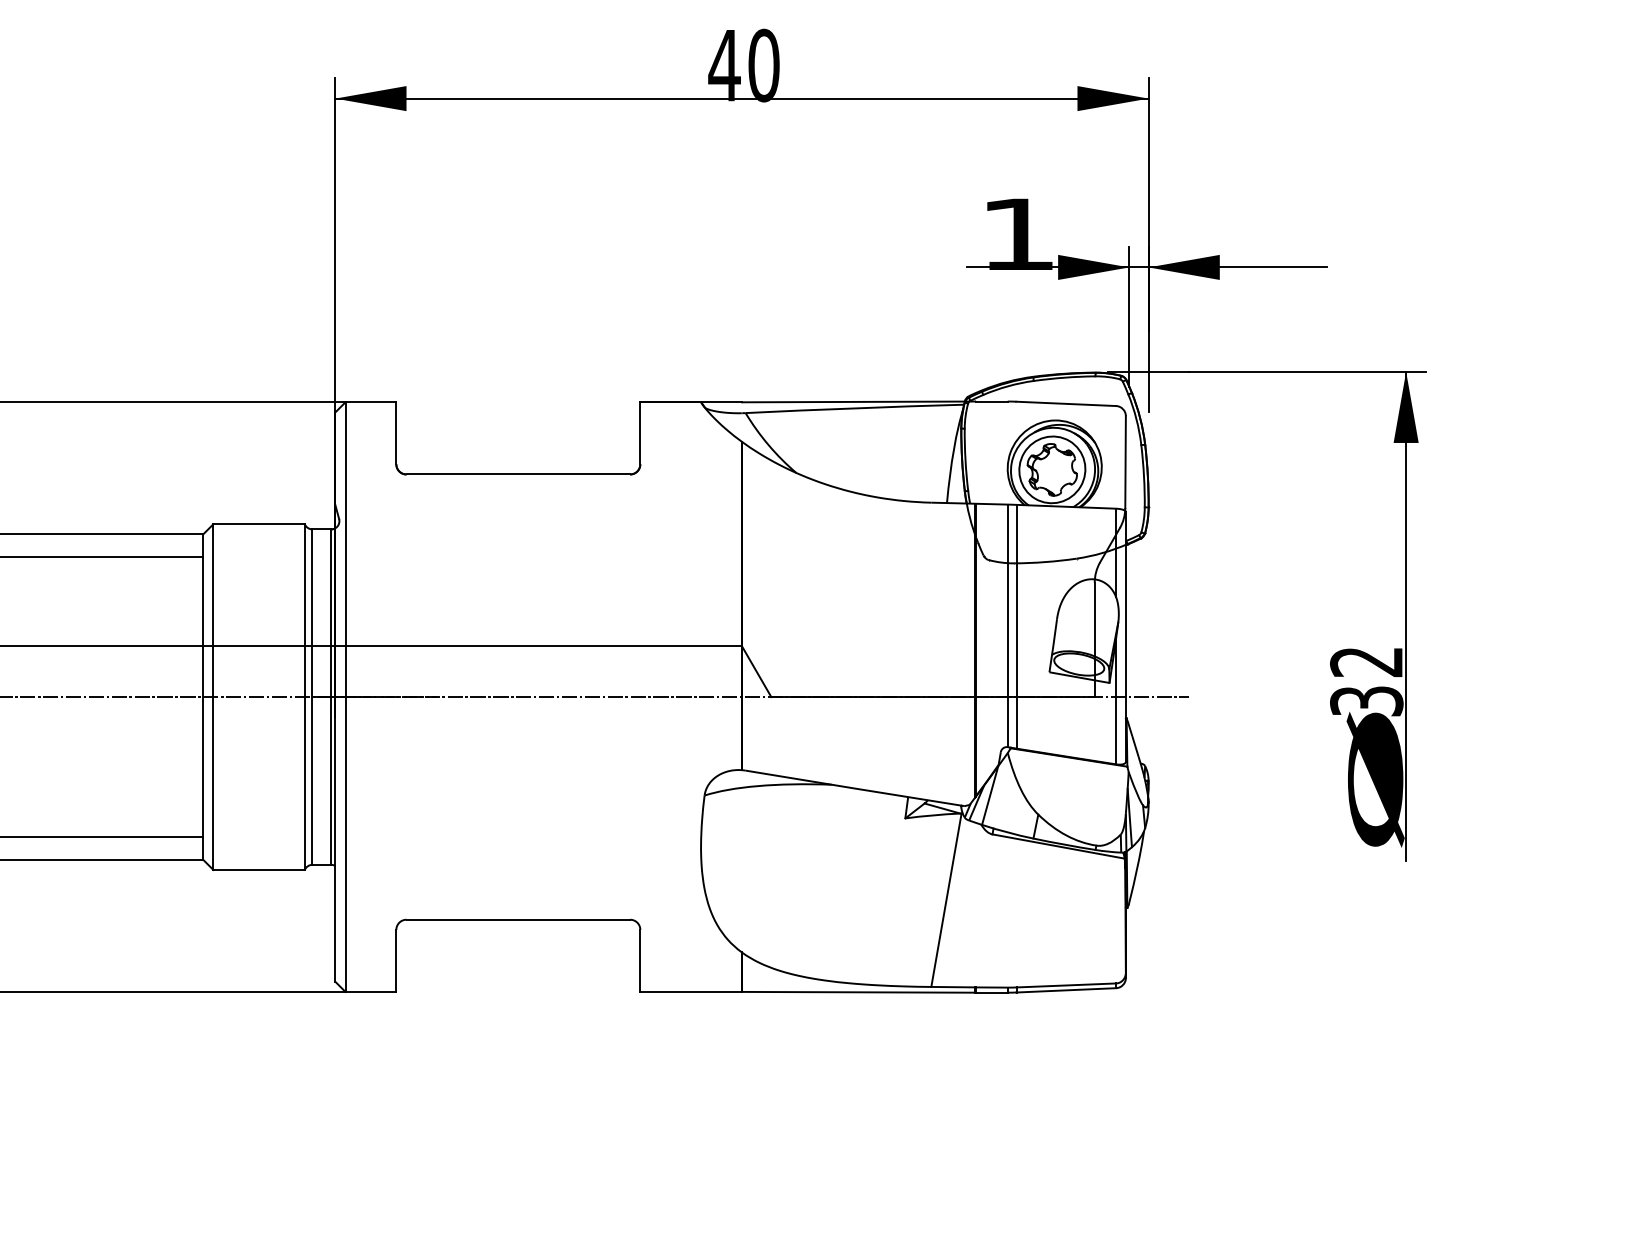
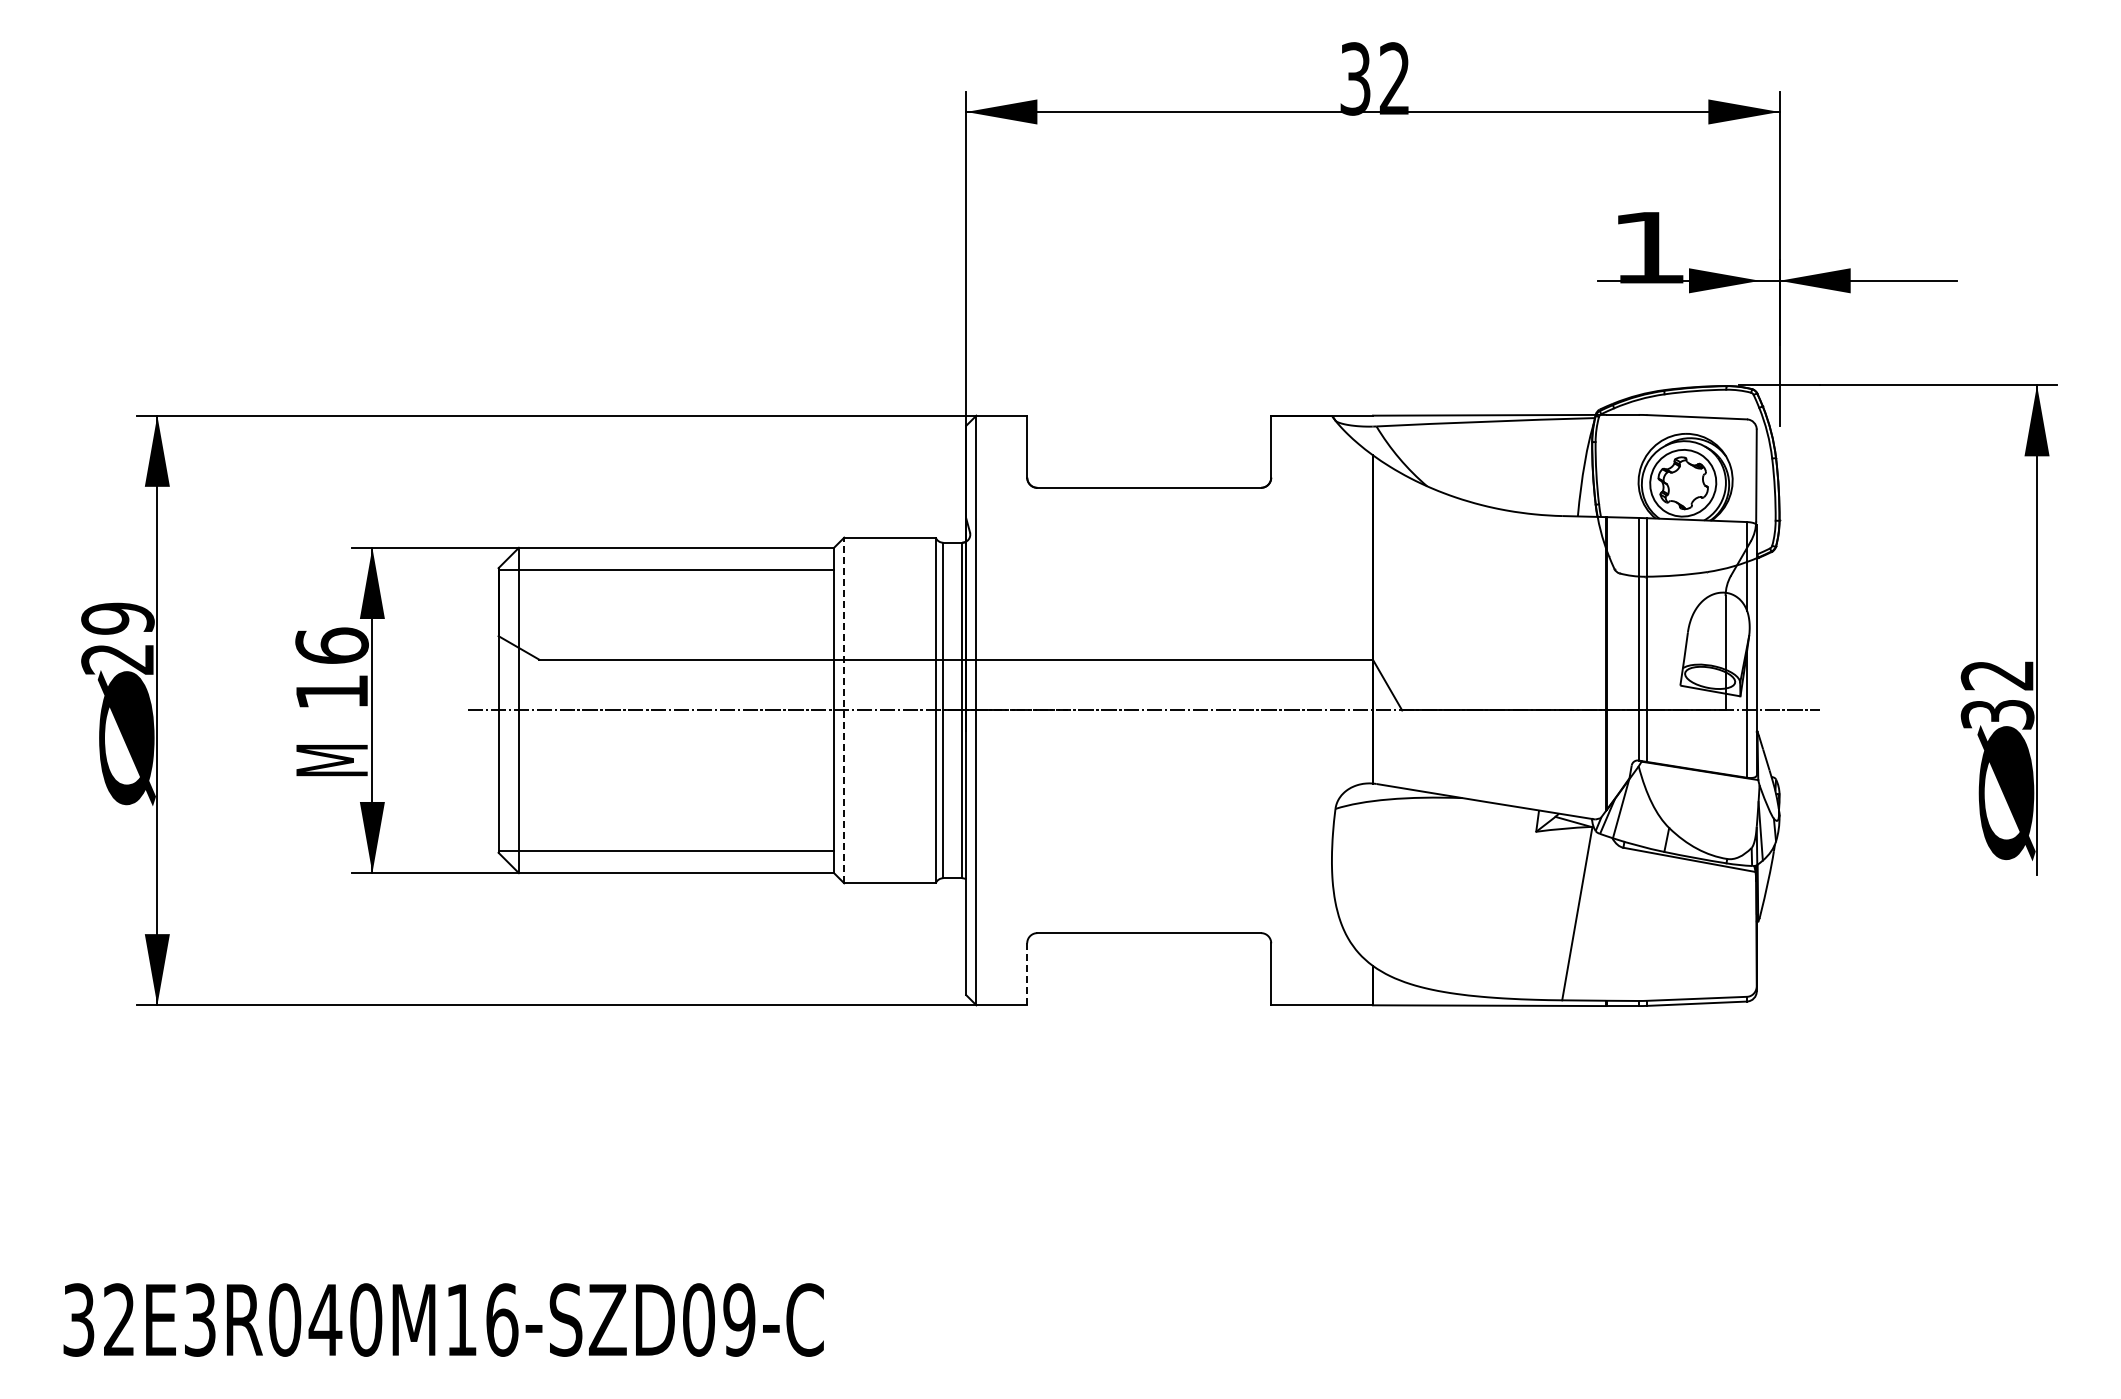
text: (743, 65) -> (1374, 78), 40 -> 32
line: (1129, 317) -> (1760, 330), removed
line: (213, 697) -> (844, 710), solid -> dashed
line: (396, 961) -> (1027, 974), solid -> dashed

